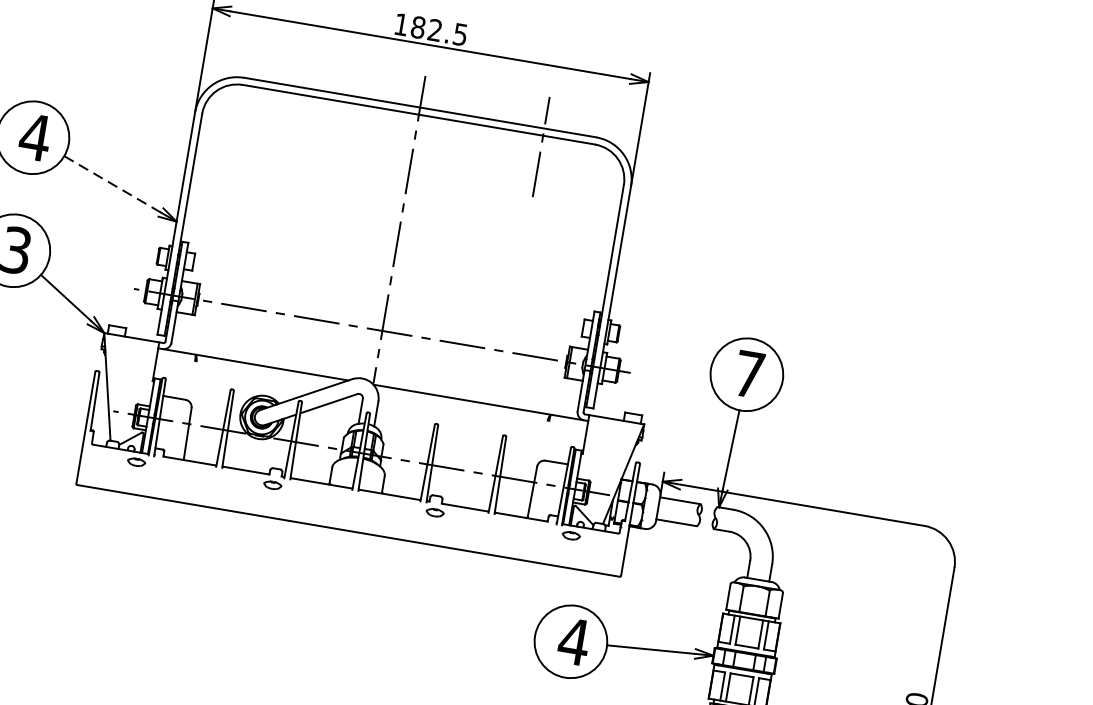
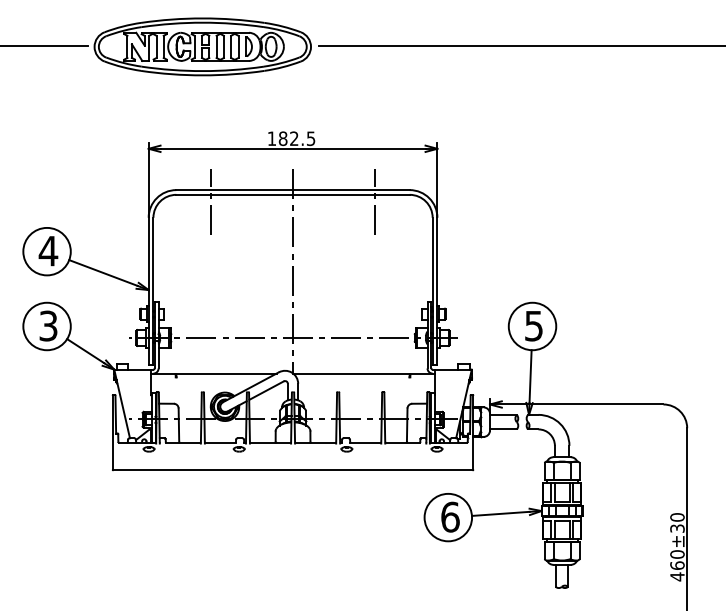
line: (292, 105) -> (210, 202), added
line: (112, 183) -> (103, 272), dashed -> solid
text: (748, 374) -> (533, 326), 7 -> 5
text: (574, 640) -> (450, 516), 4 -> 6

